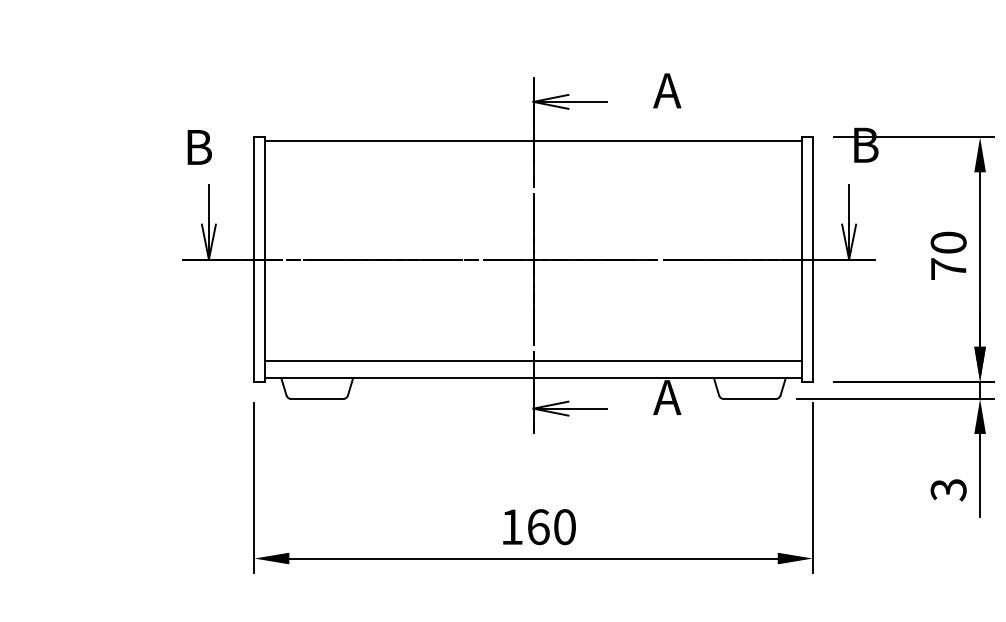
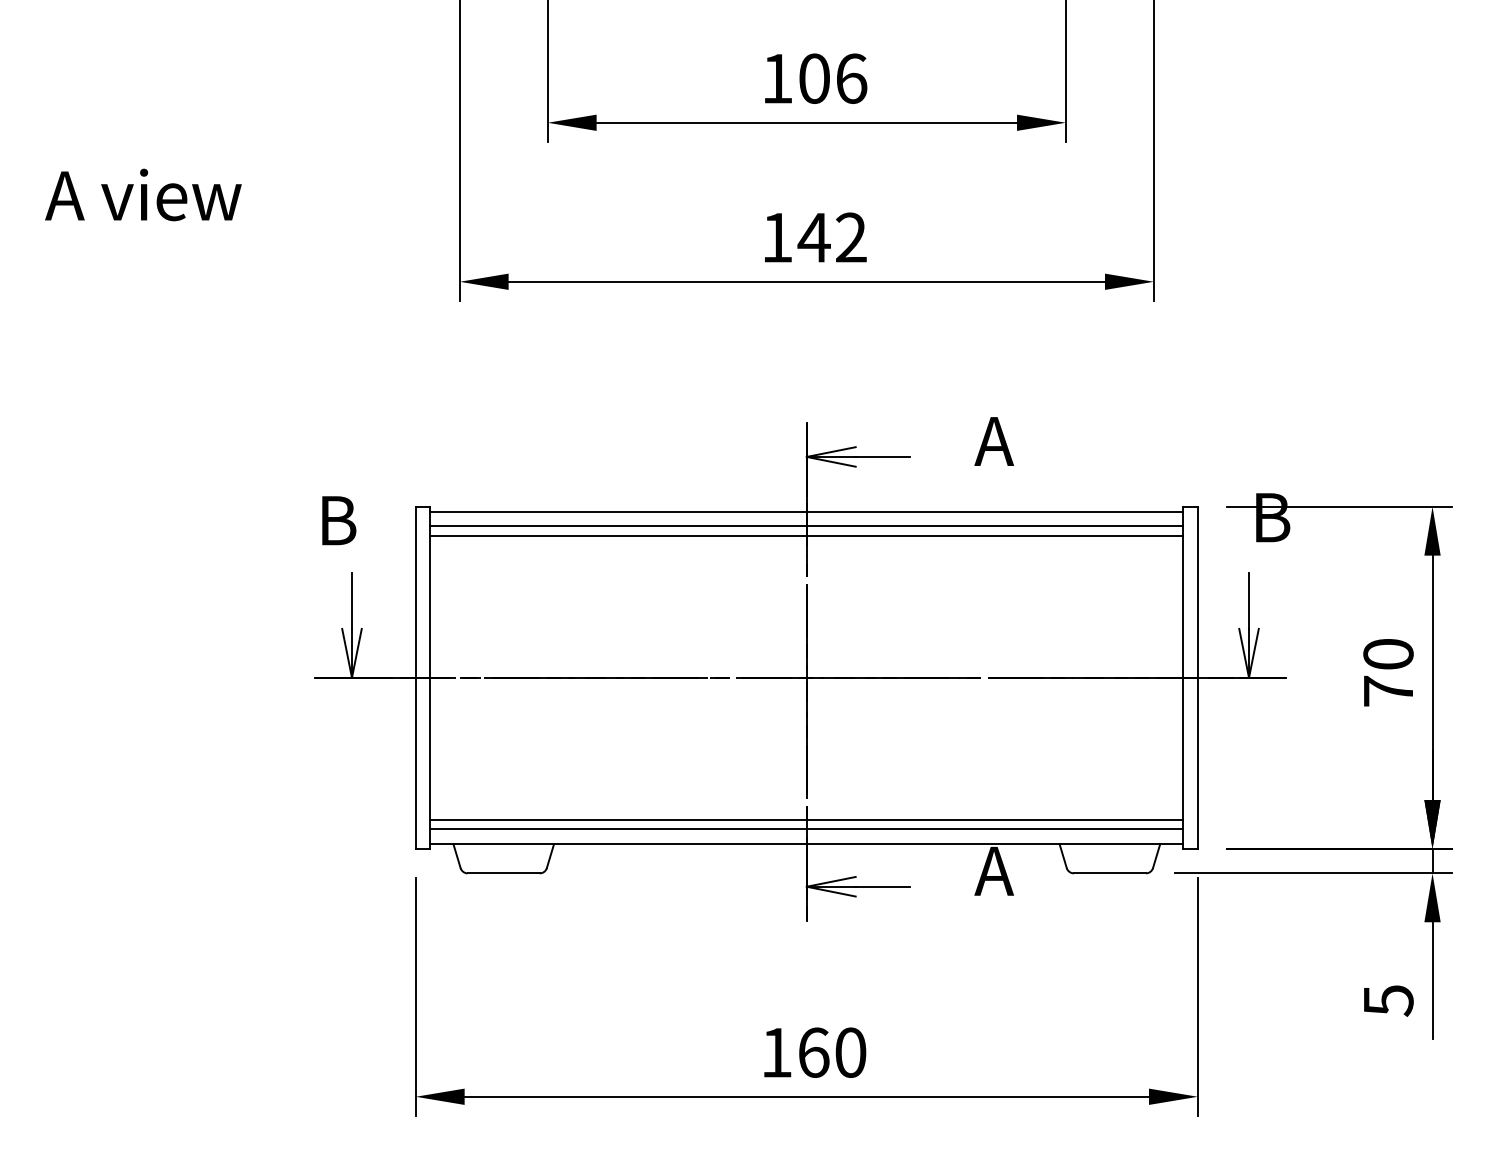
line: (533, 151) -> (806, 526), added
line: (533, 158) -> (806, 536), added
line: (533, 367) -> (806, 829), added
text: (948, 489) -> (1388, 1000), 3 -> 5

